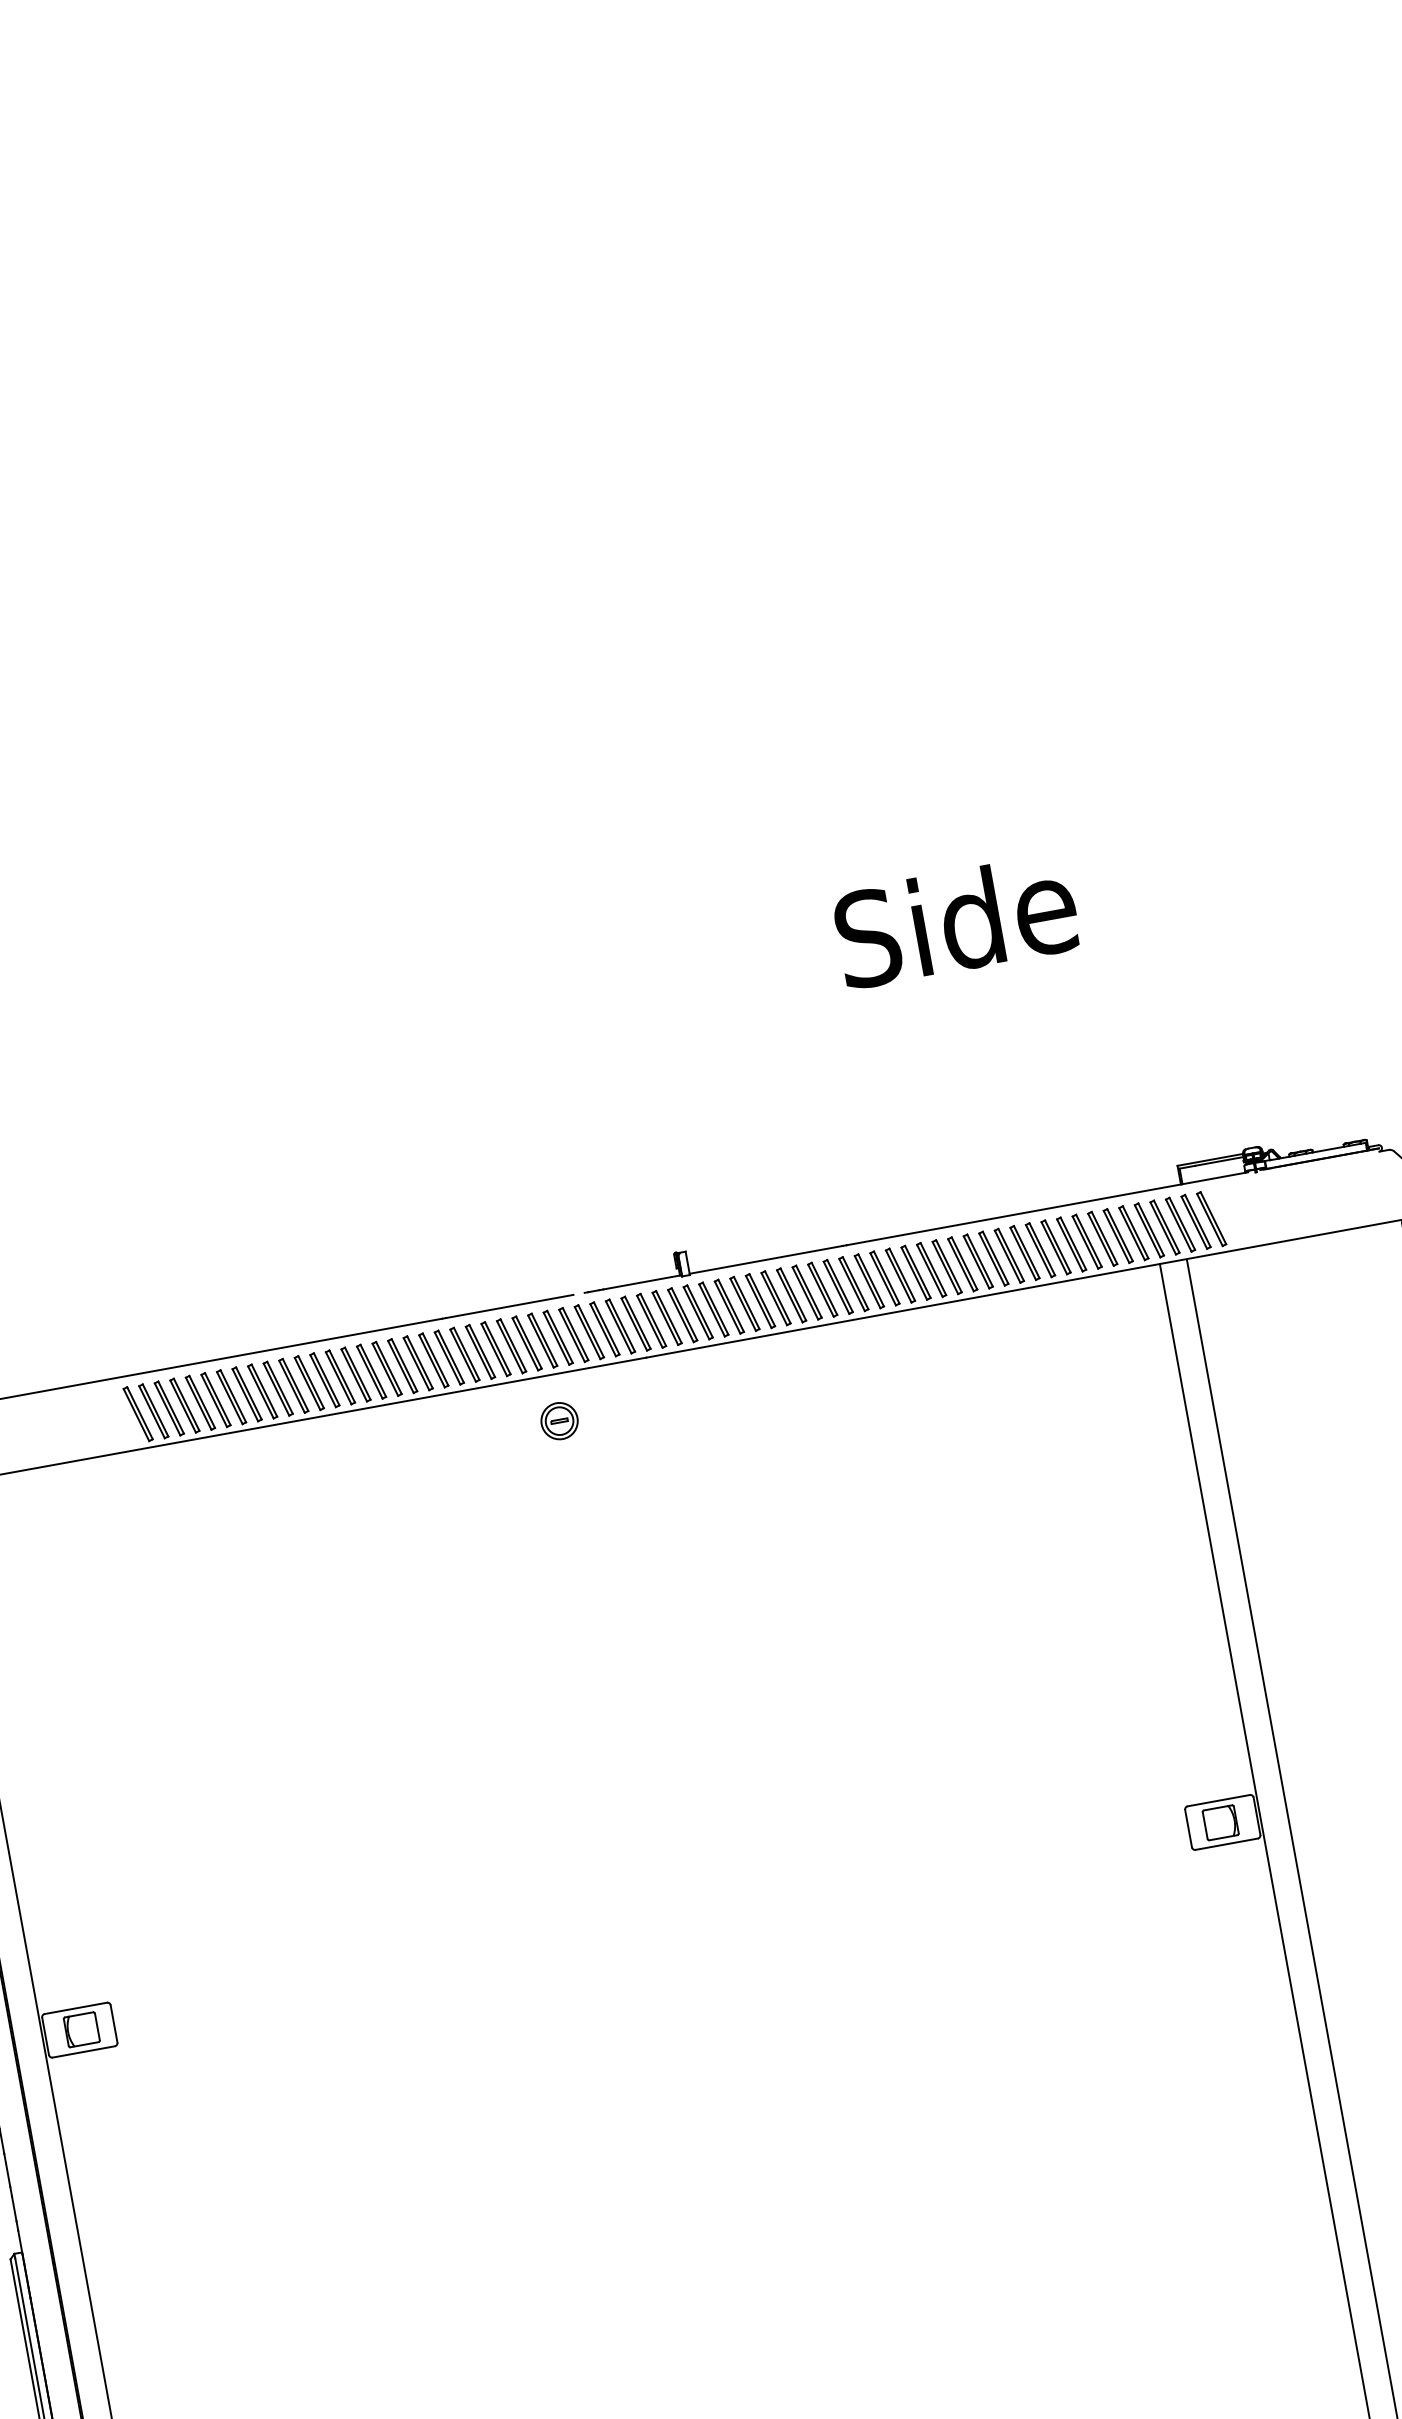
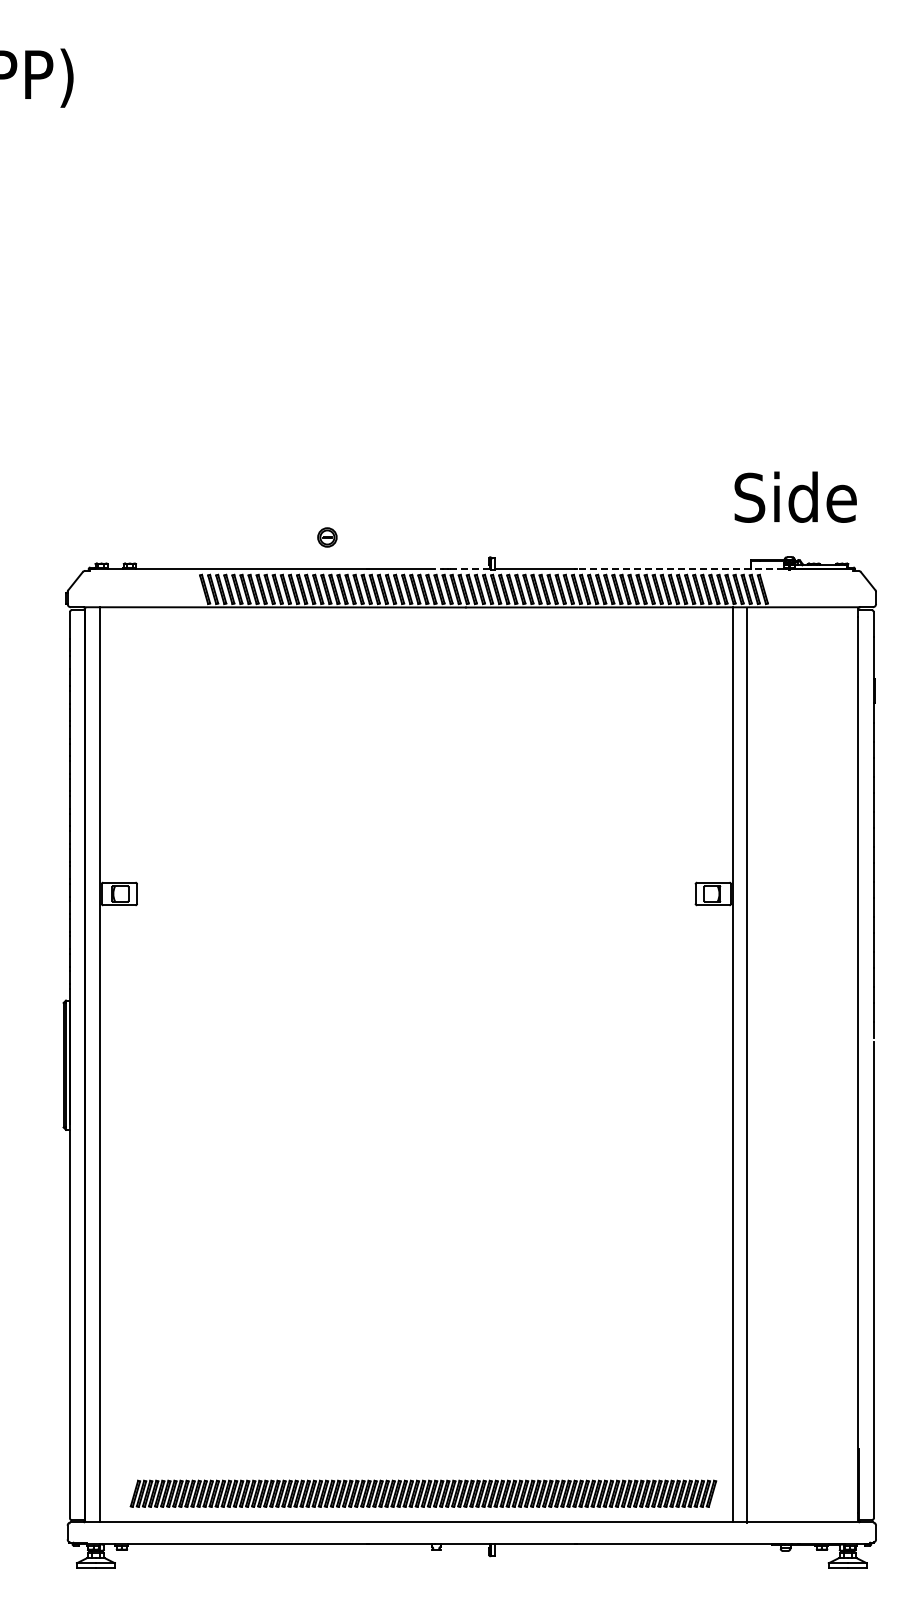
text: (955, 919) -> (795, 496), moved
line: (1046, 1209) -> (680, 569), solid -> dashed
line: (641, 1282) -> (470, 569), solid -> dashed
part: (559, 1421) -> (327, 537), moved

